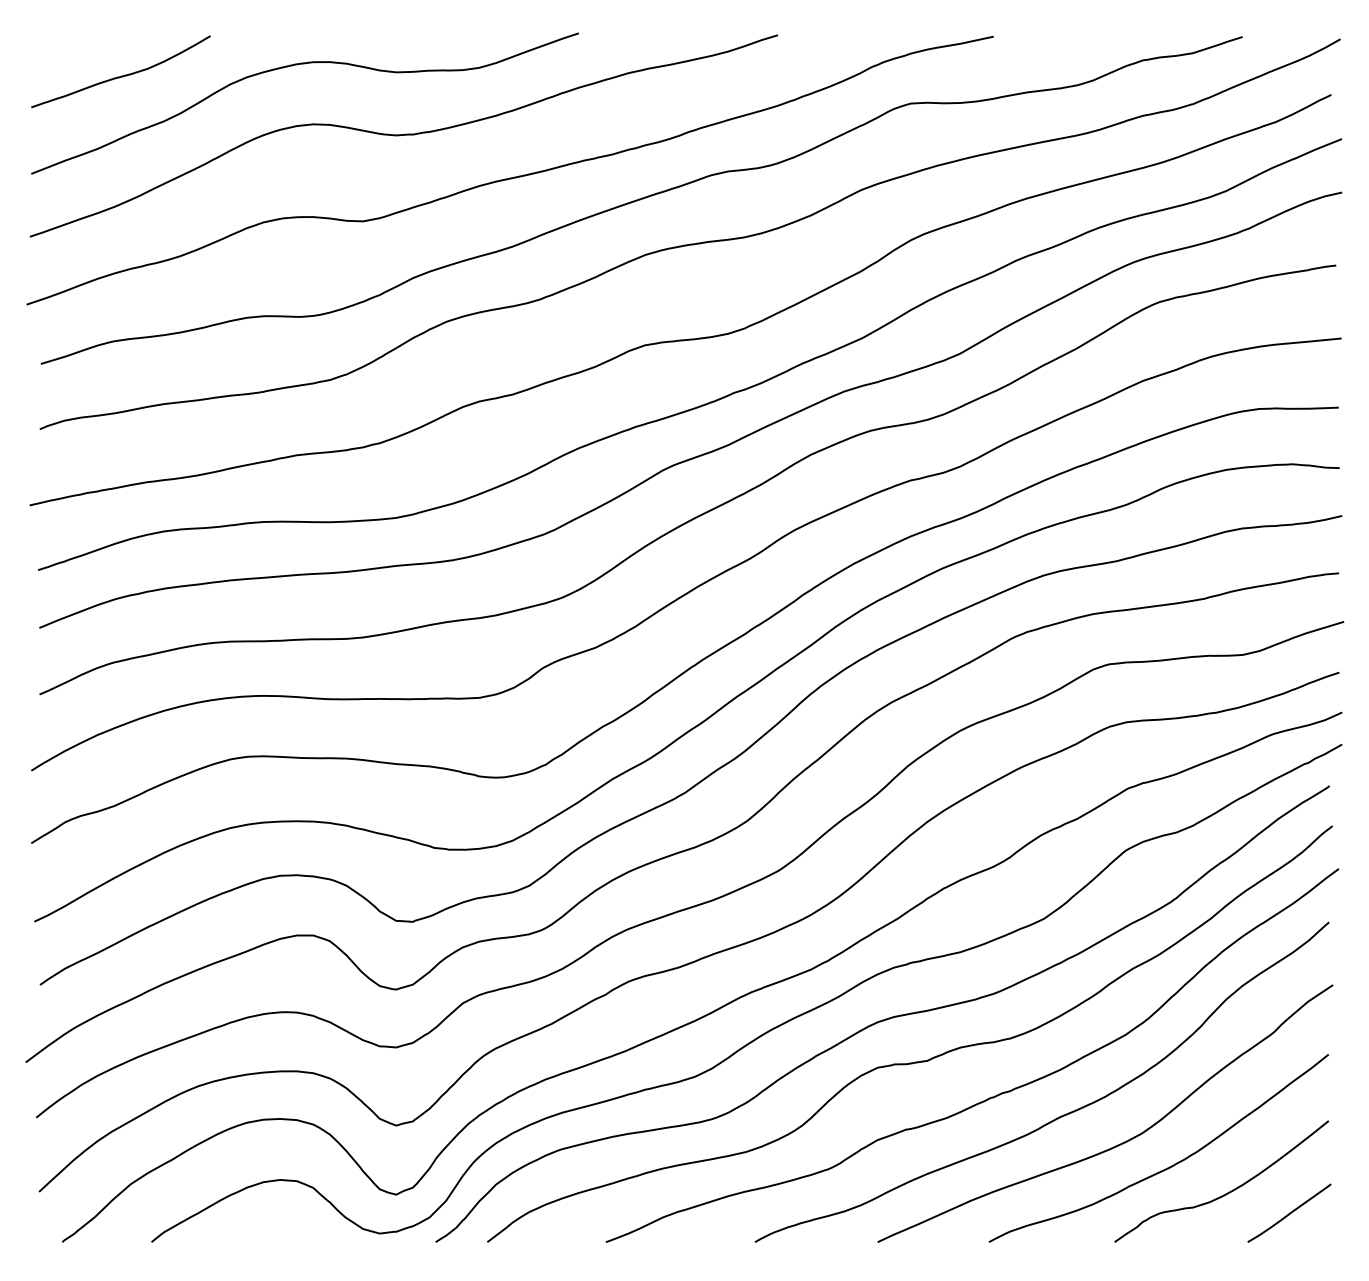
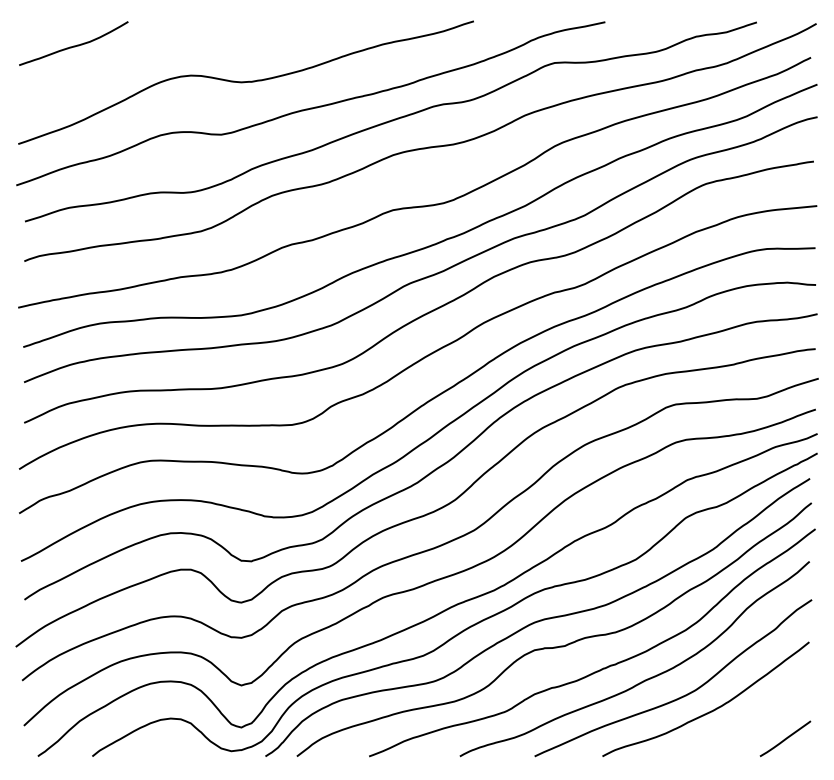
curve: (294, 66) -> (179, 40), removed
curve: (1225, 1192) -> (746, 726), removed

